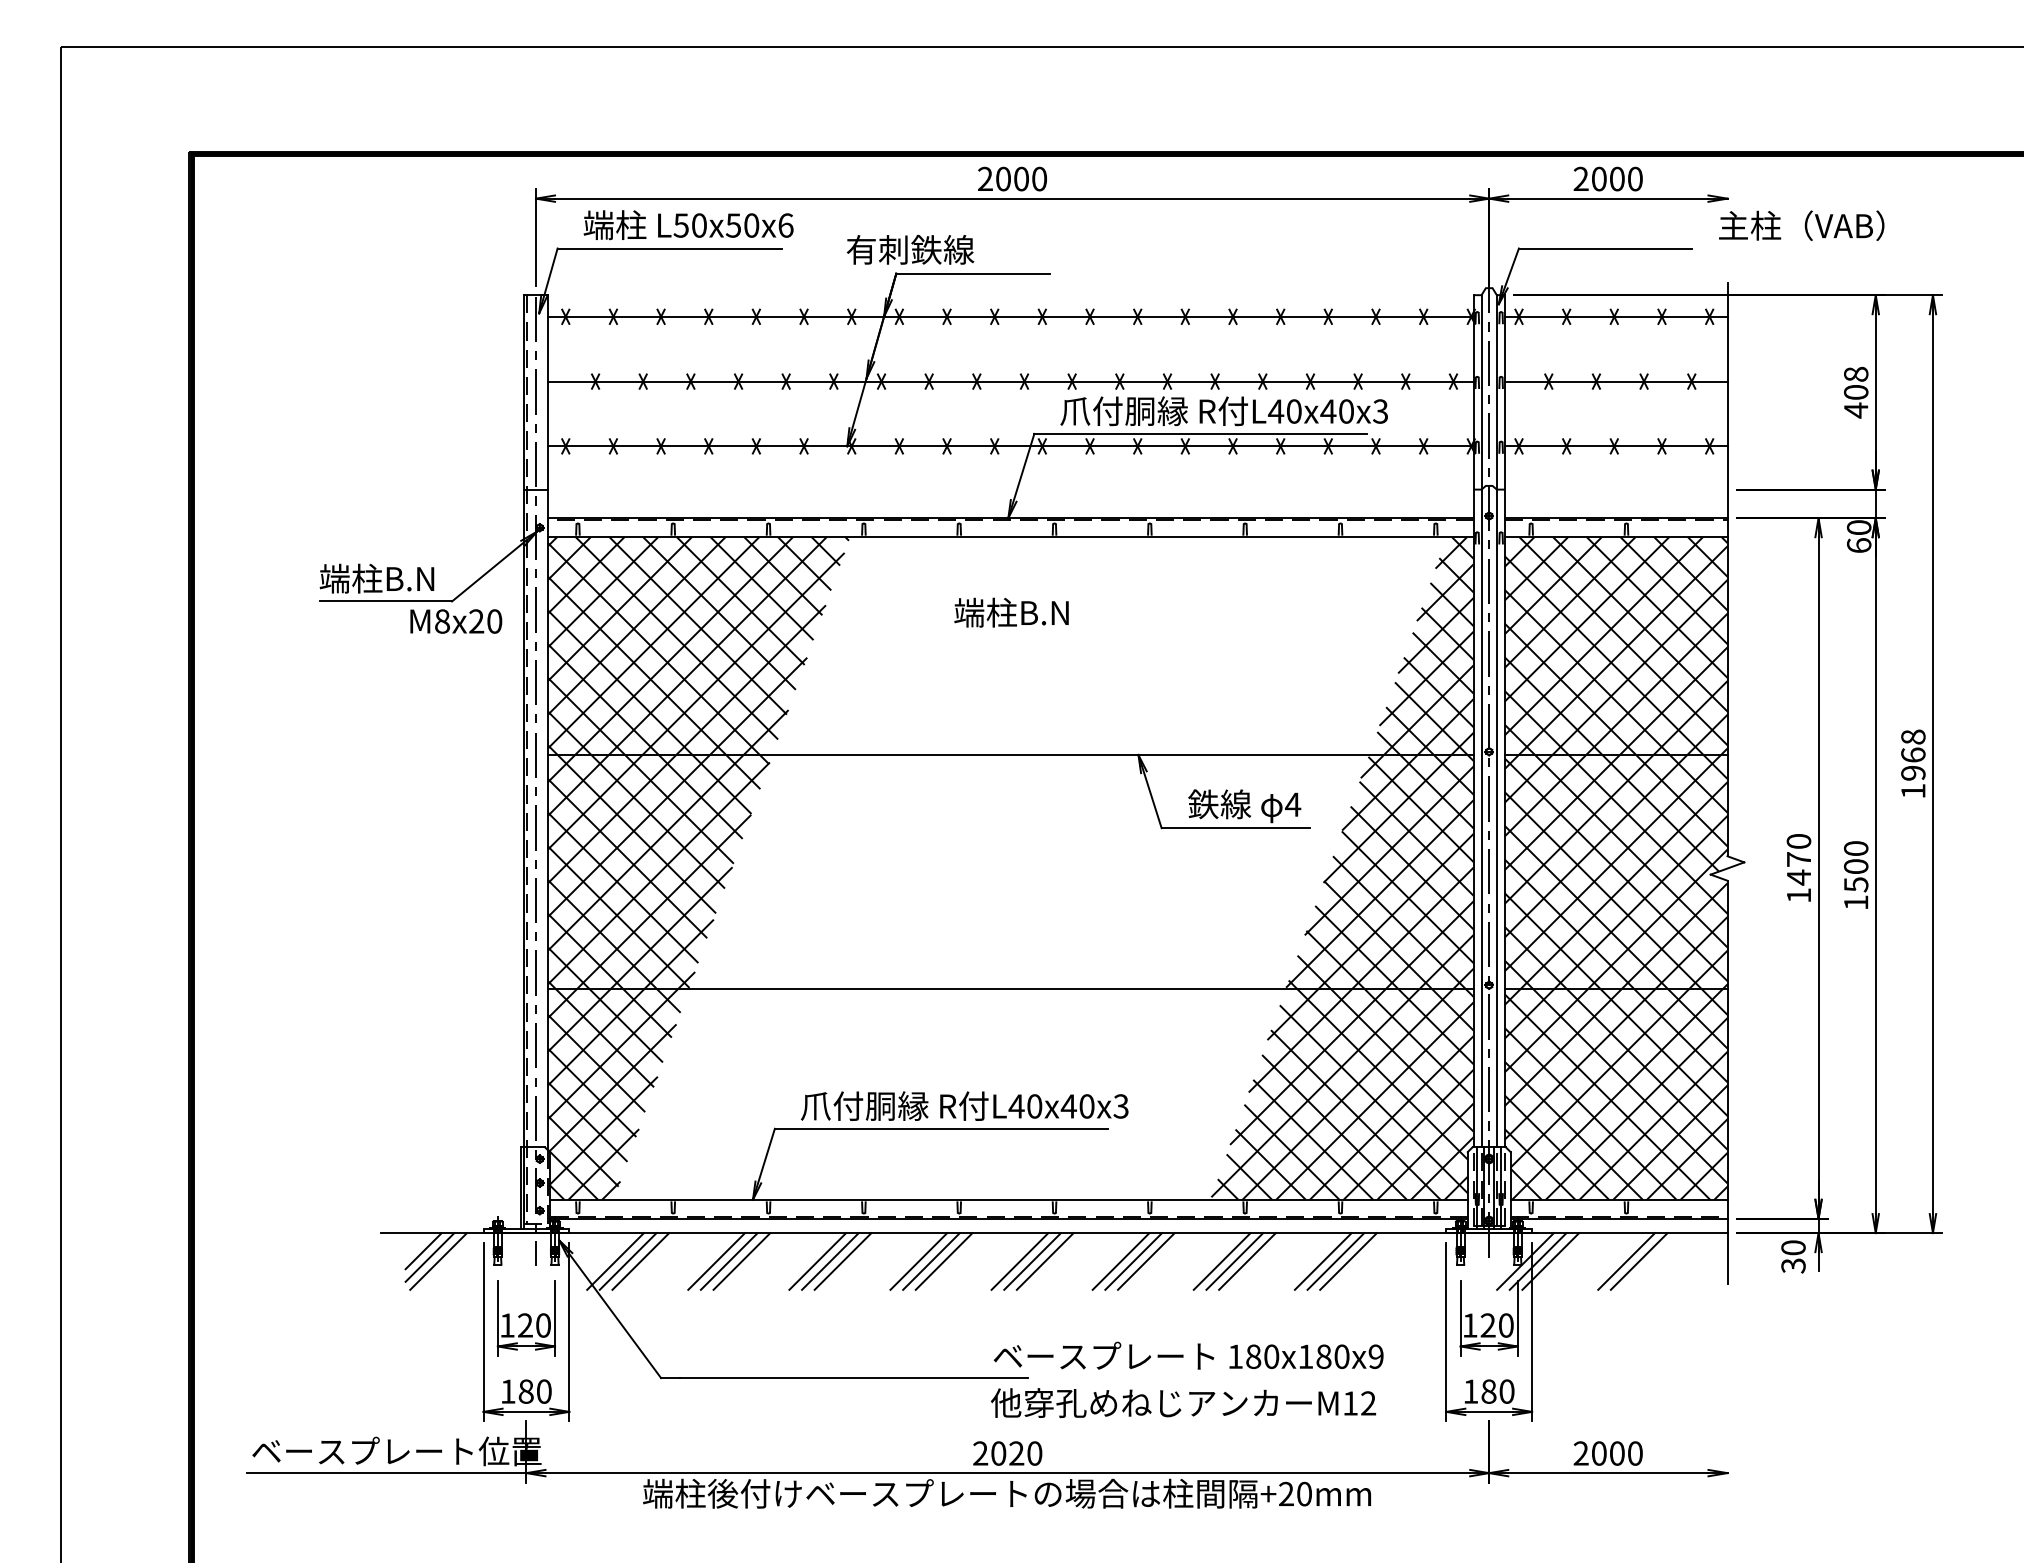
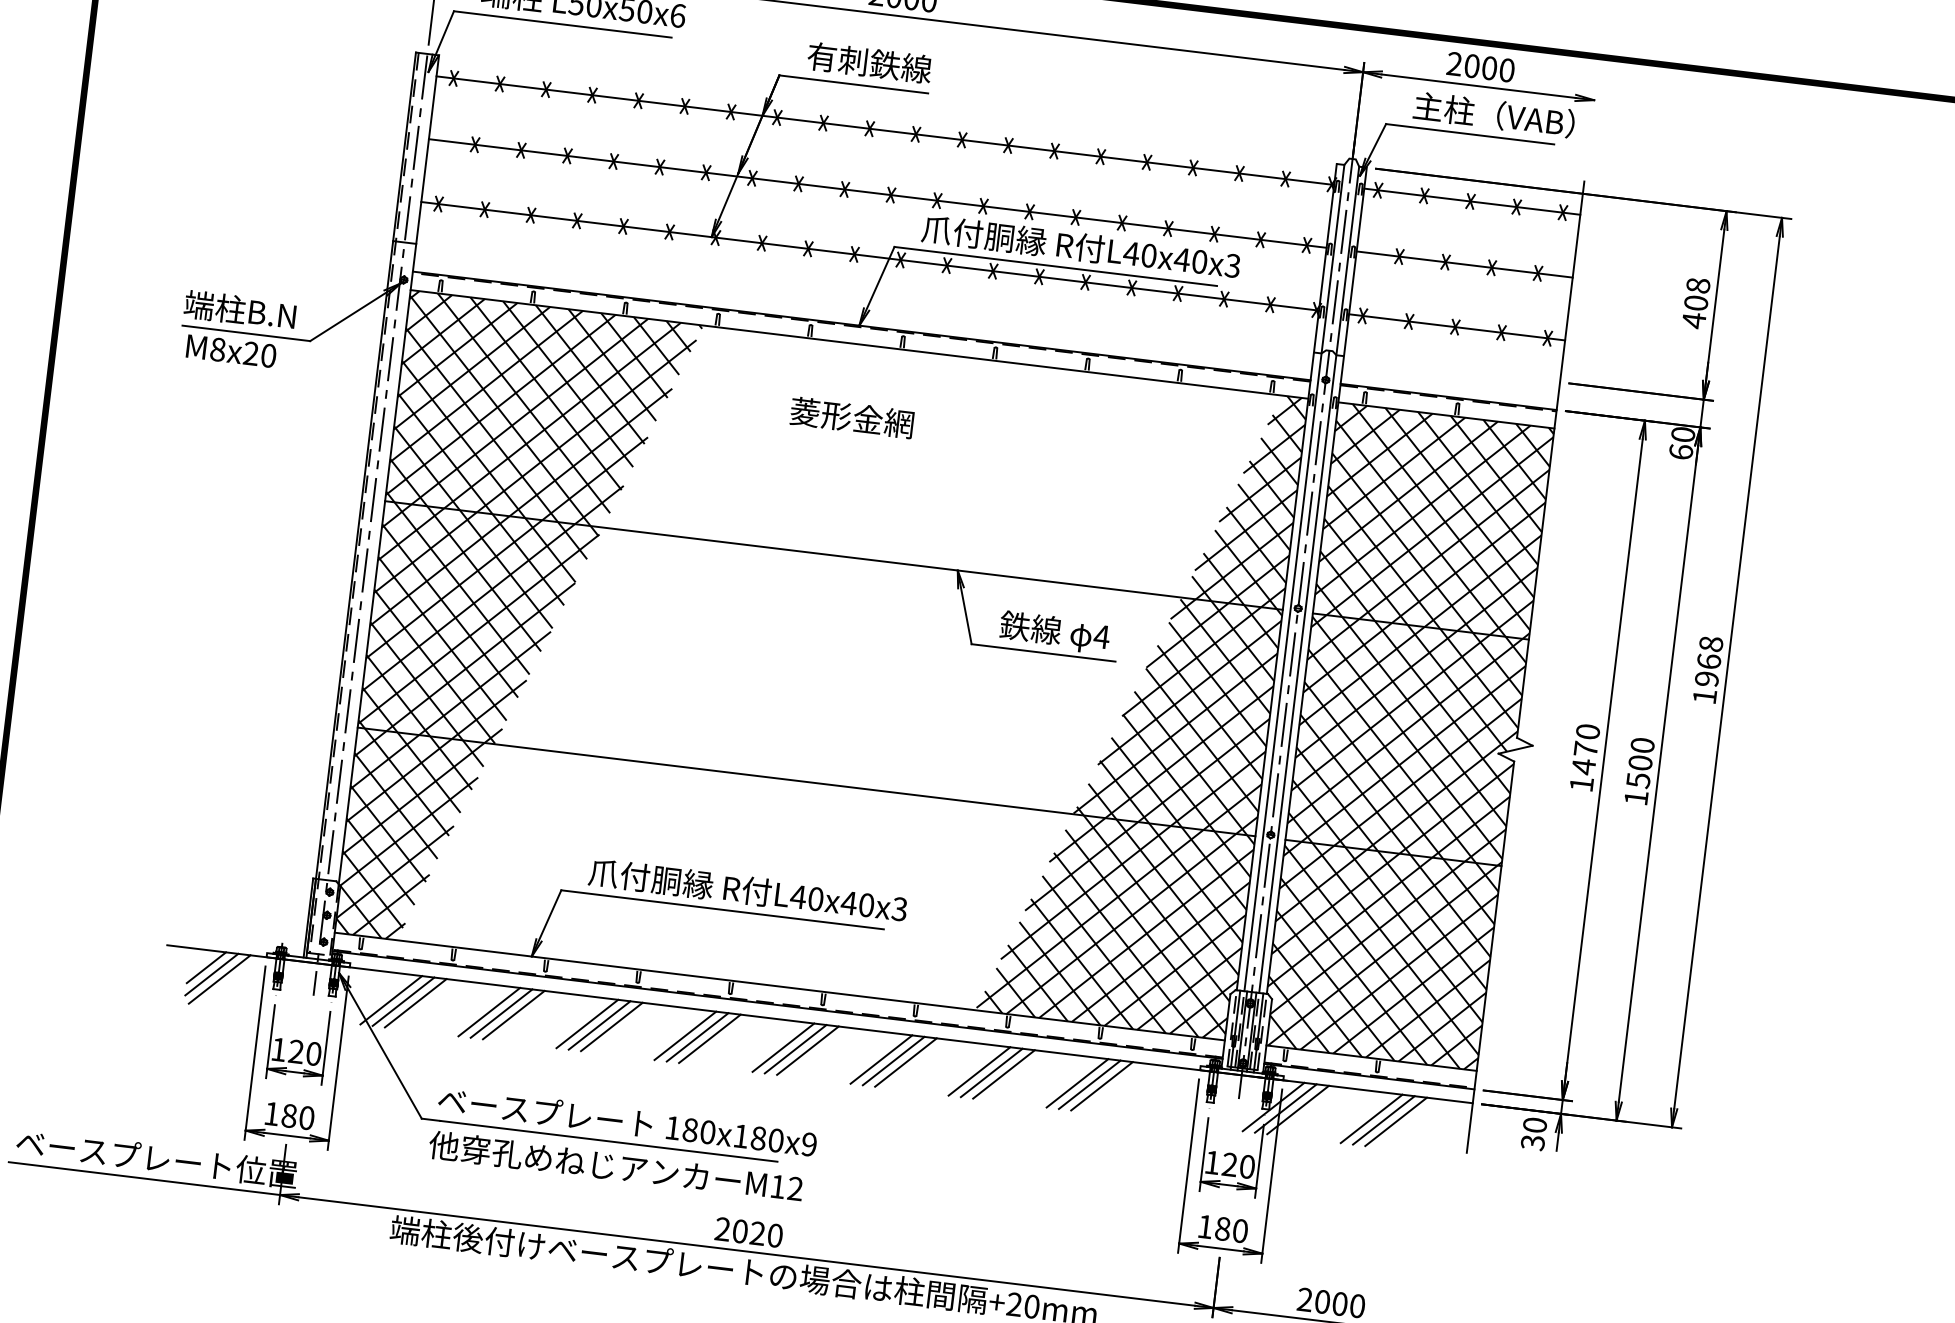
text: (1801, 225) -> (1494, 114), moved
text: (910, 249) -> (869, 62), moved
text: (1012, 612) -> (852, 417), 端柱B.N -> 菱形金網
text: (456, 621) -> (231, 351), moved
line: (1651, 1261) -> (1395, 1121), added
text: (1188, 1355) -> (627, 1121), moved
text: (1183, 1403) -> (616, 1167), moved

